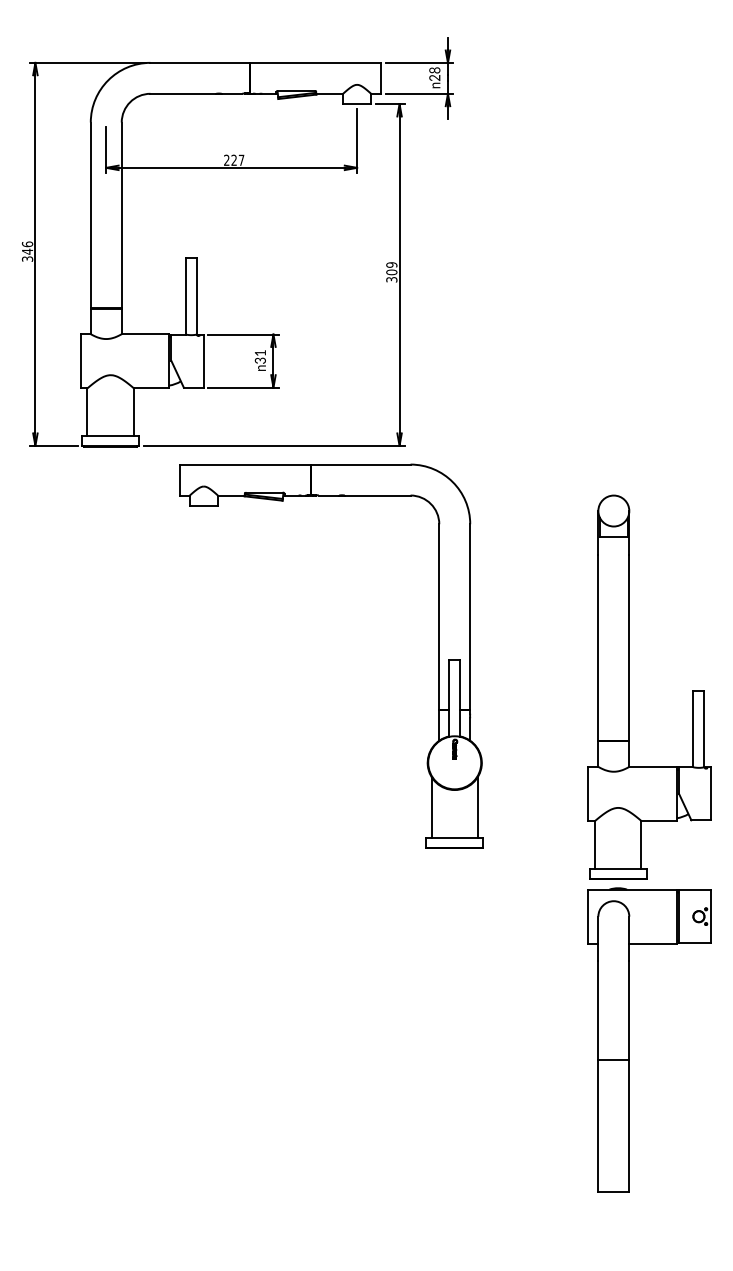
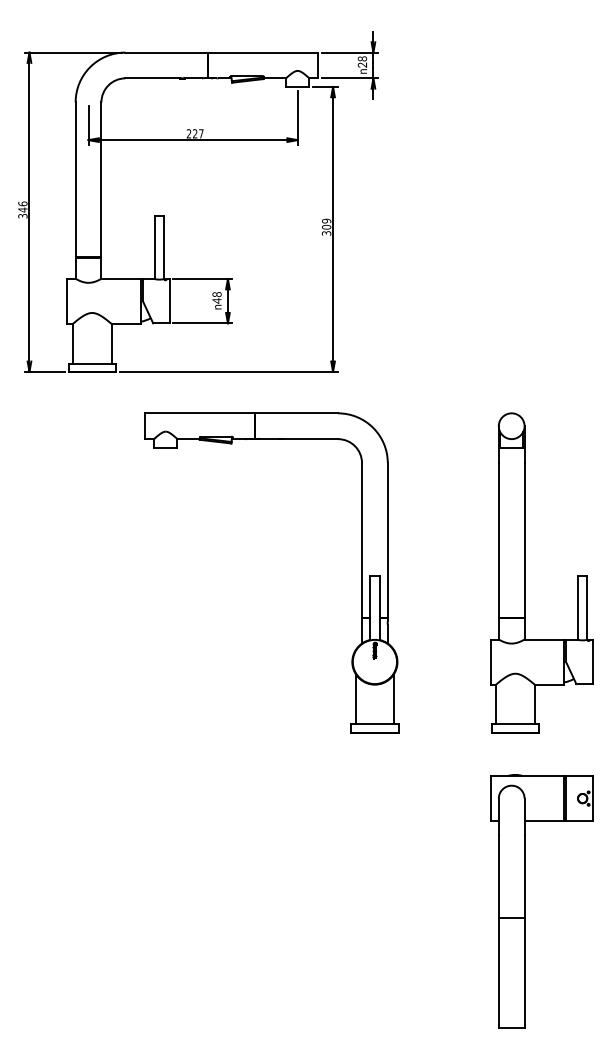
text: (259, 357) -> (216, 298), 31 -> 48
part: (438, 655) -> (361, 572), moved
part: (629, 1039) -> (524, 900), moved

